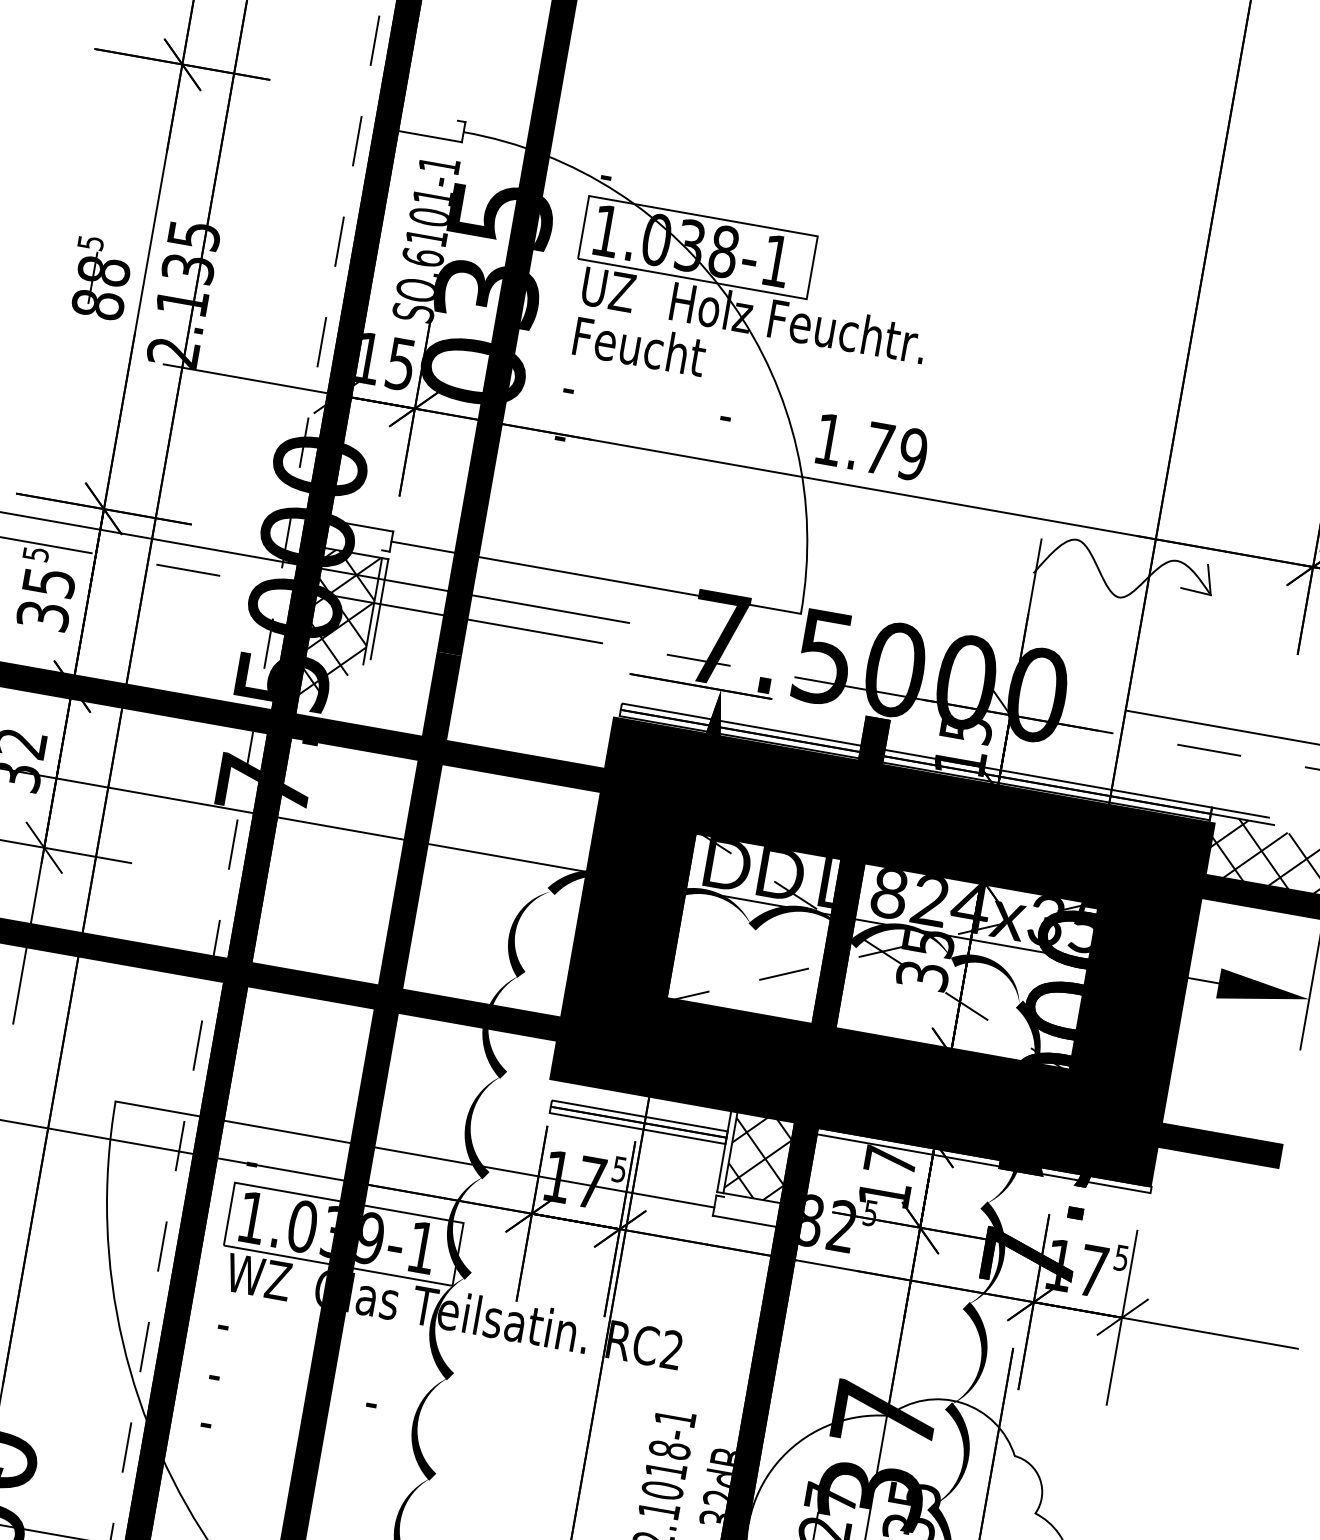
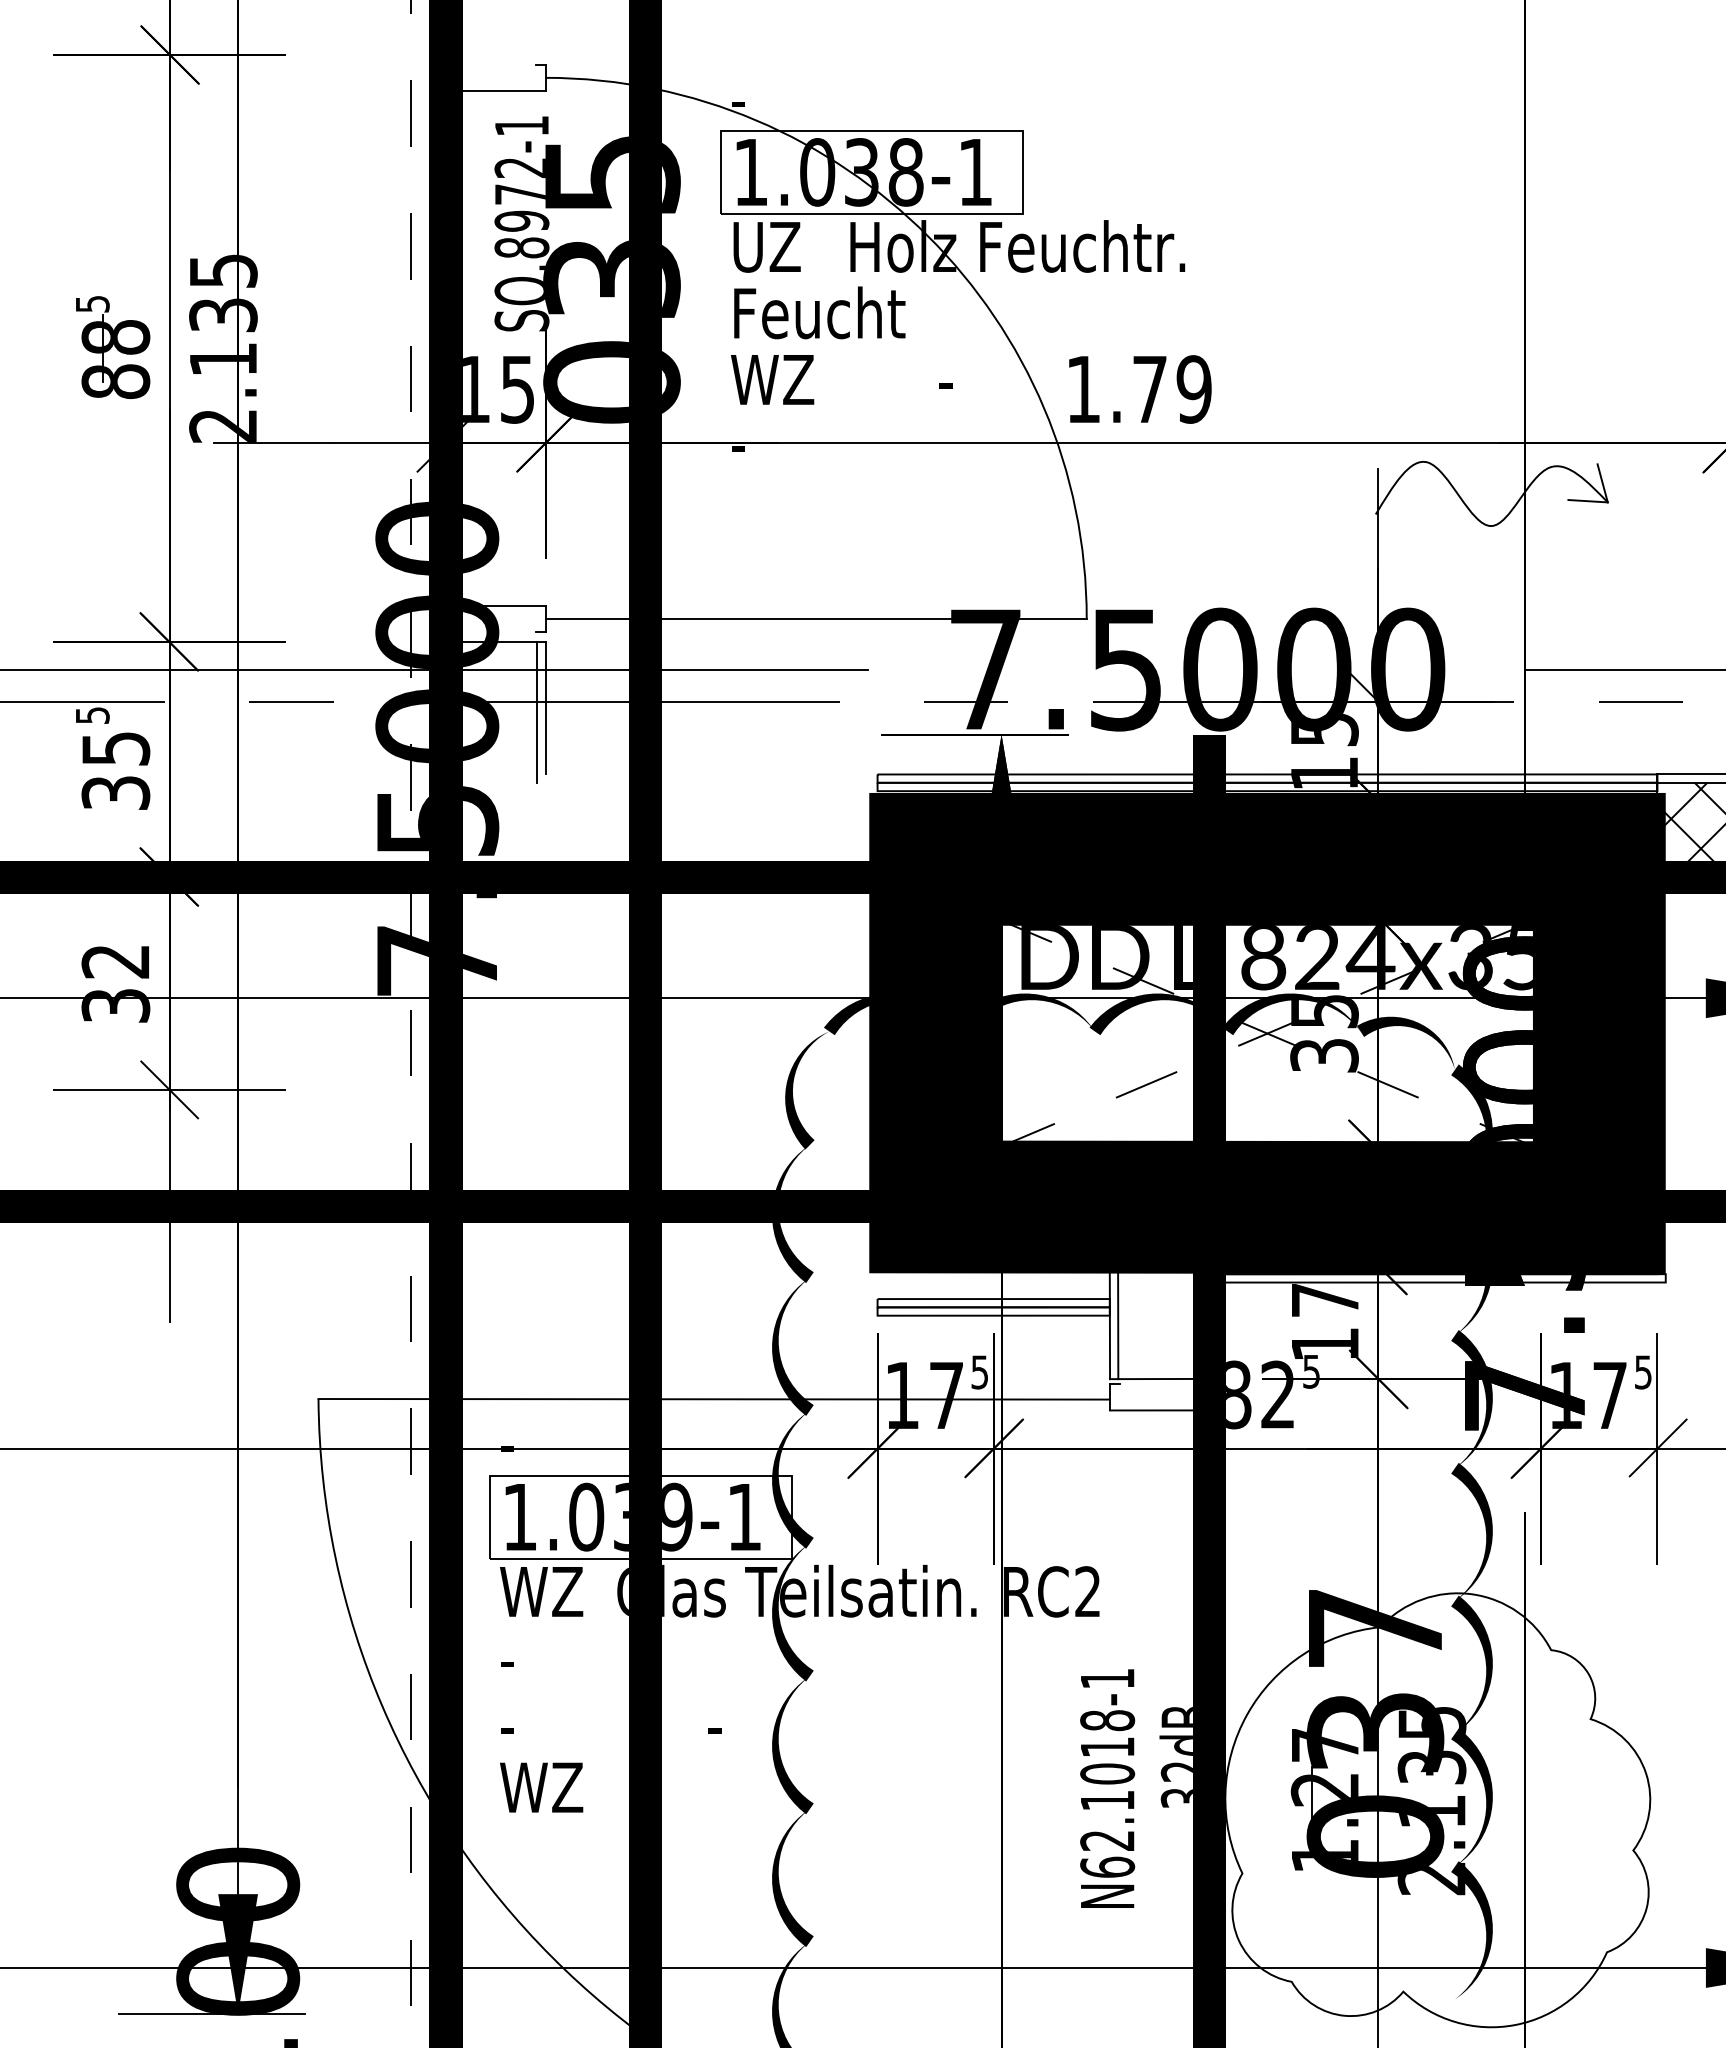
text: (428, 227) -> (521, 208), SO.6101-1 -> SO.8972-1
text: (595, 390) -> (772, 379), - -> WZ
hatch: (335, 635) -> (495, 751), removed
hatch: (762, 1155) -> (1159, 1322), removed
text: (232, 1425) -> (541, 1787), - -> WZ

